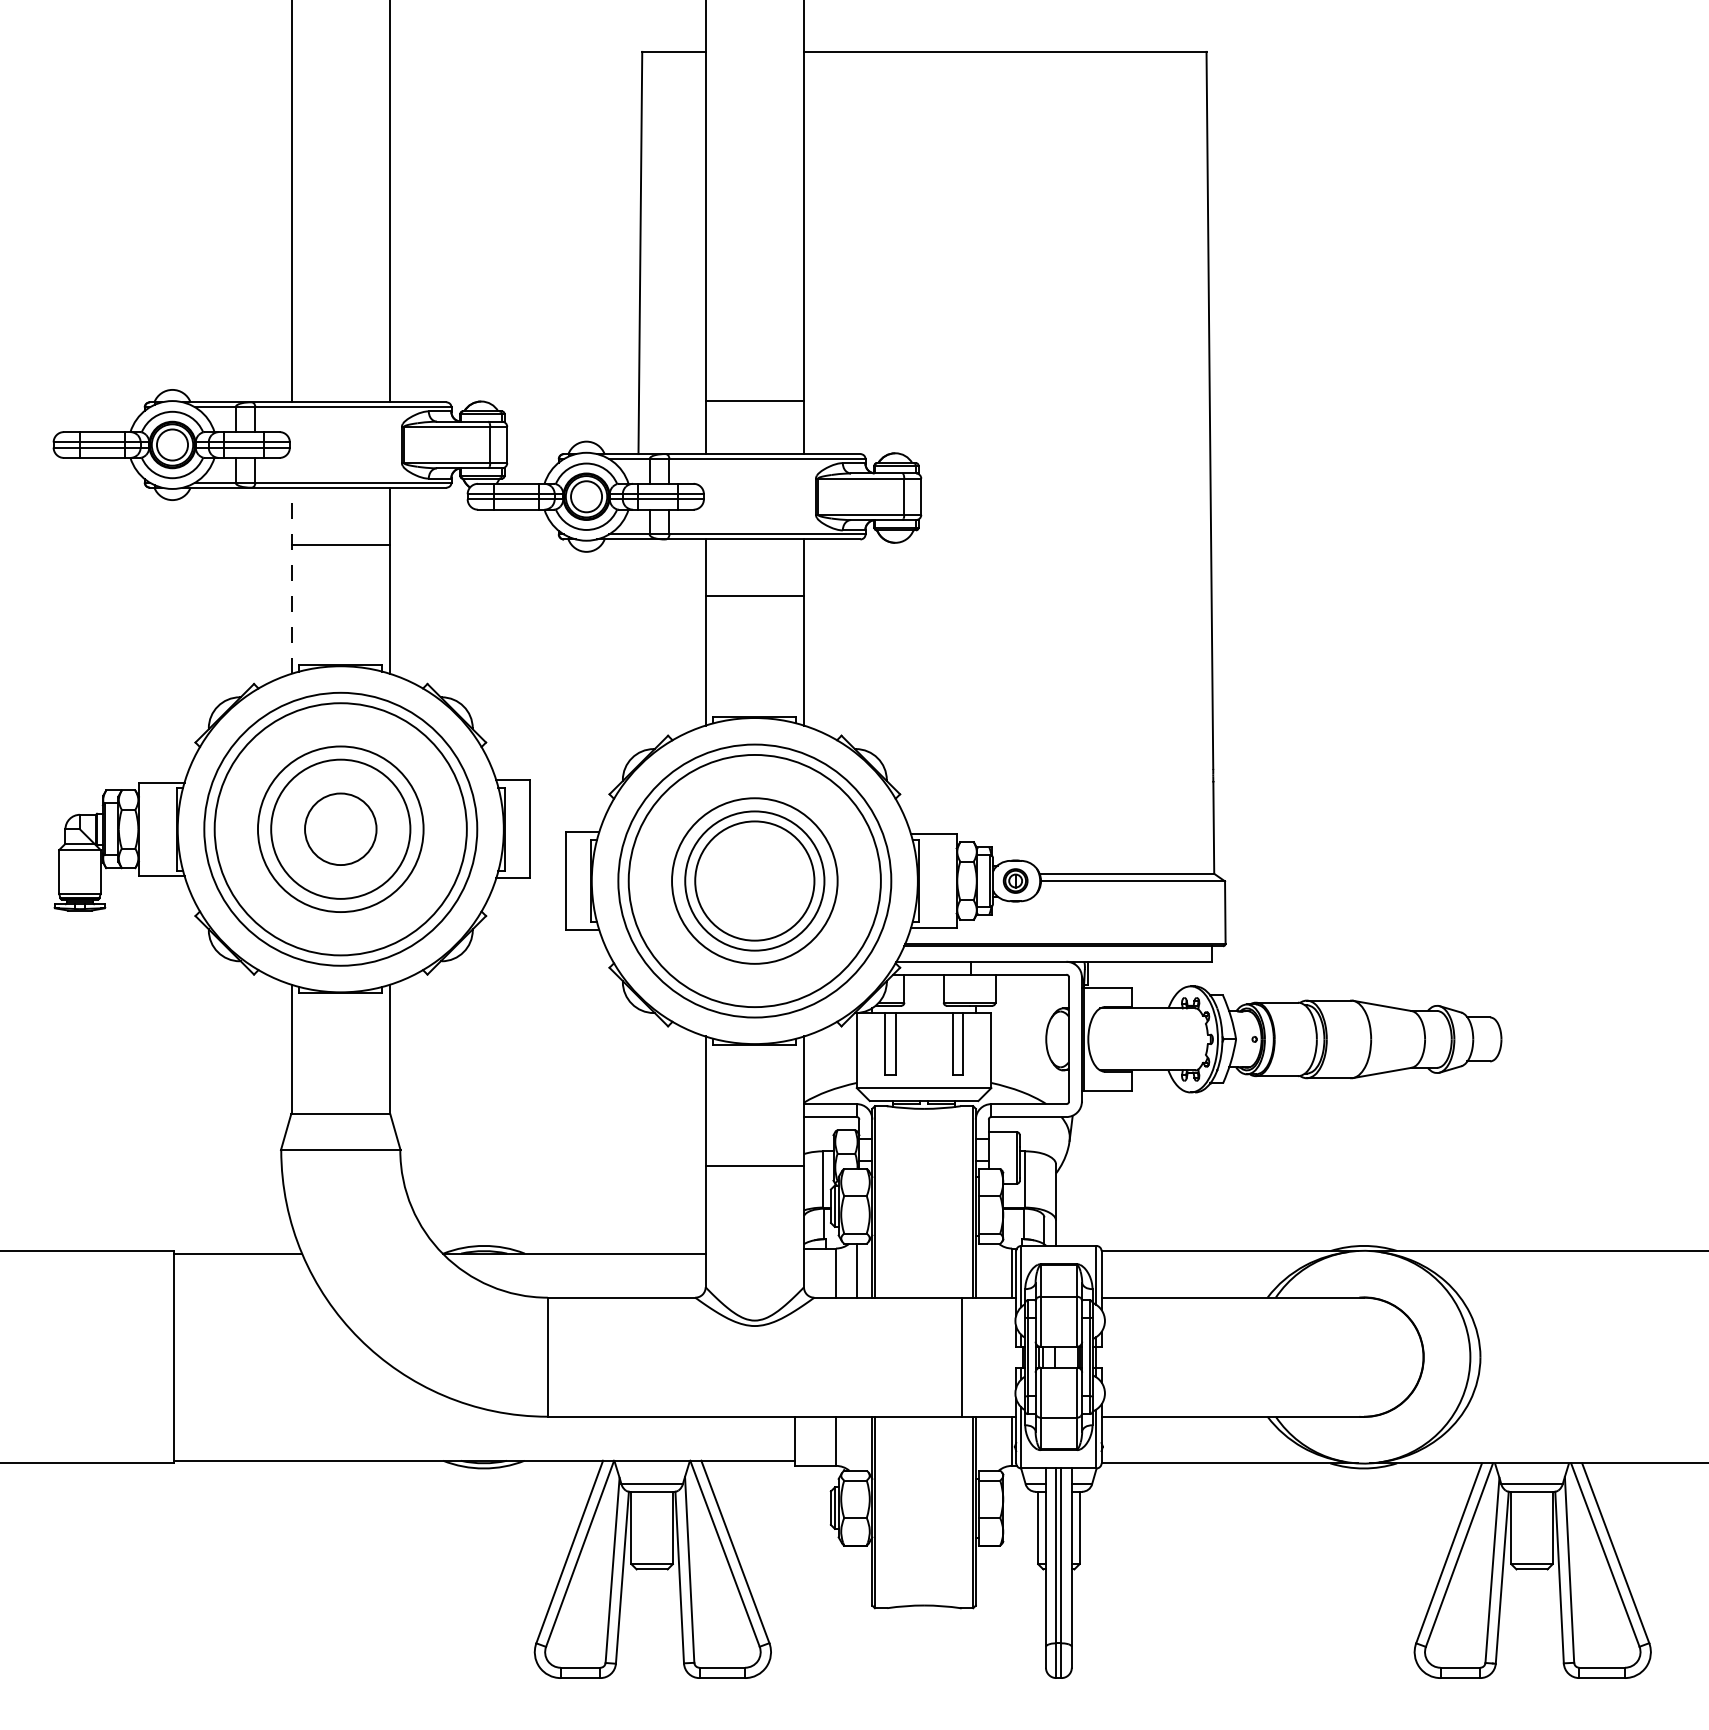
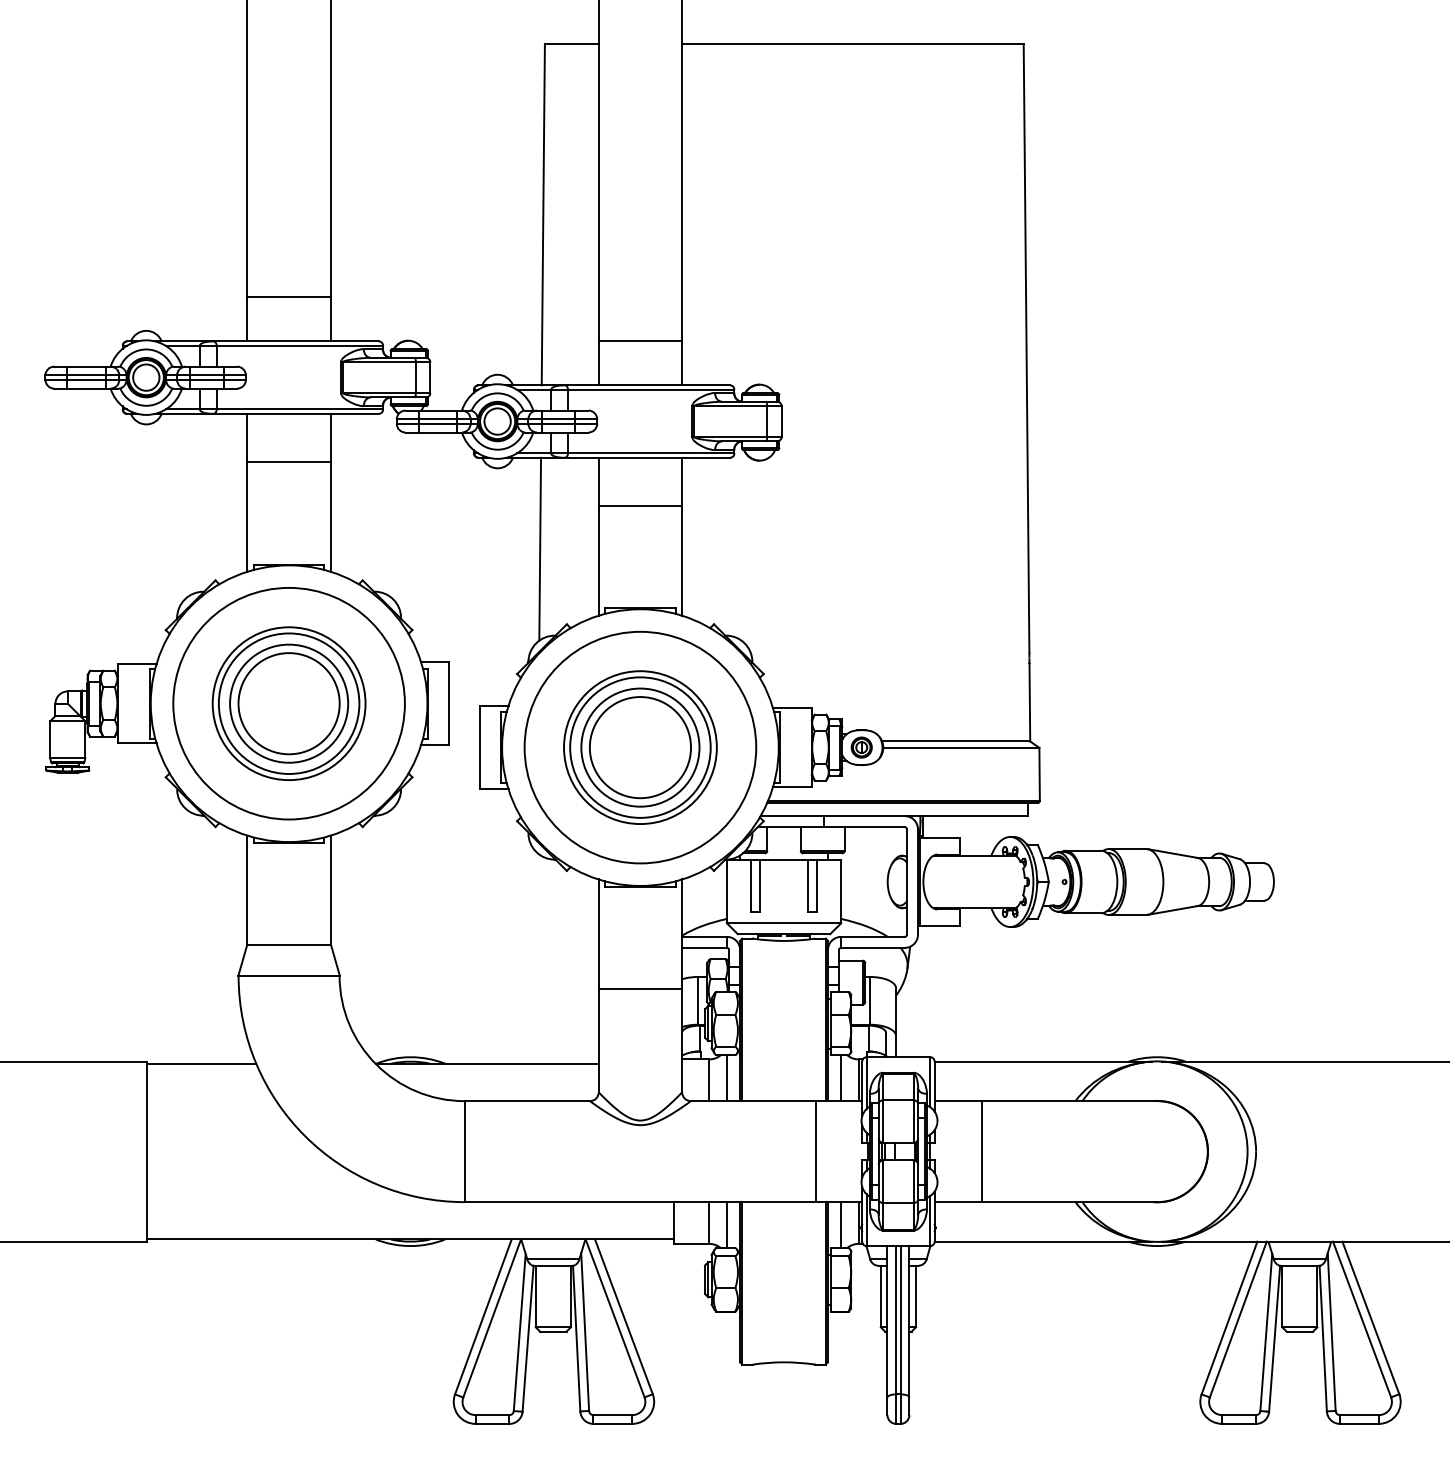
line: (340, 349) -> (288, 296), added
line: (291, 580) -> (247, 492), dashed -> solid
line: (636, 647) -> (540, 549), added
circle: (340, 828) -> (288, 703), size x1.67
circle: (340, 829) -> (288, 703), size x0.71
circle: (754, 880) -> (640, 747), size x0.71
line: (991, 1270) -> (841, 1078), added
line: (1156, 1356) -> (981, 1151), added
line: (856, 1443) -> (726, 1224), added
line: (991, 1443) -> (841, 1224), added

